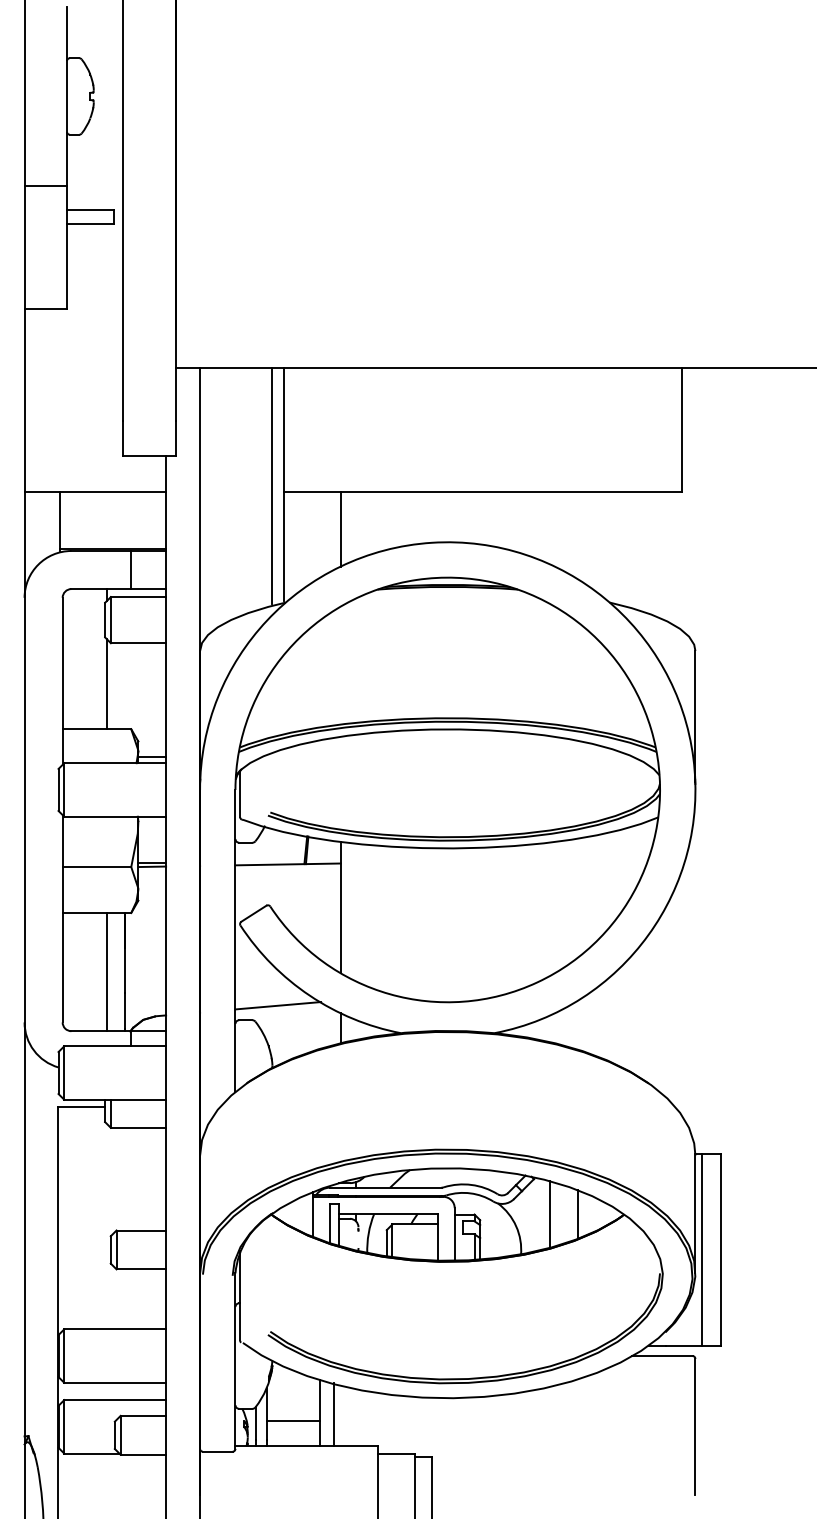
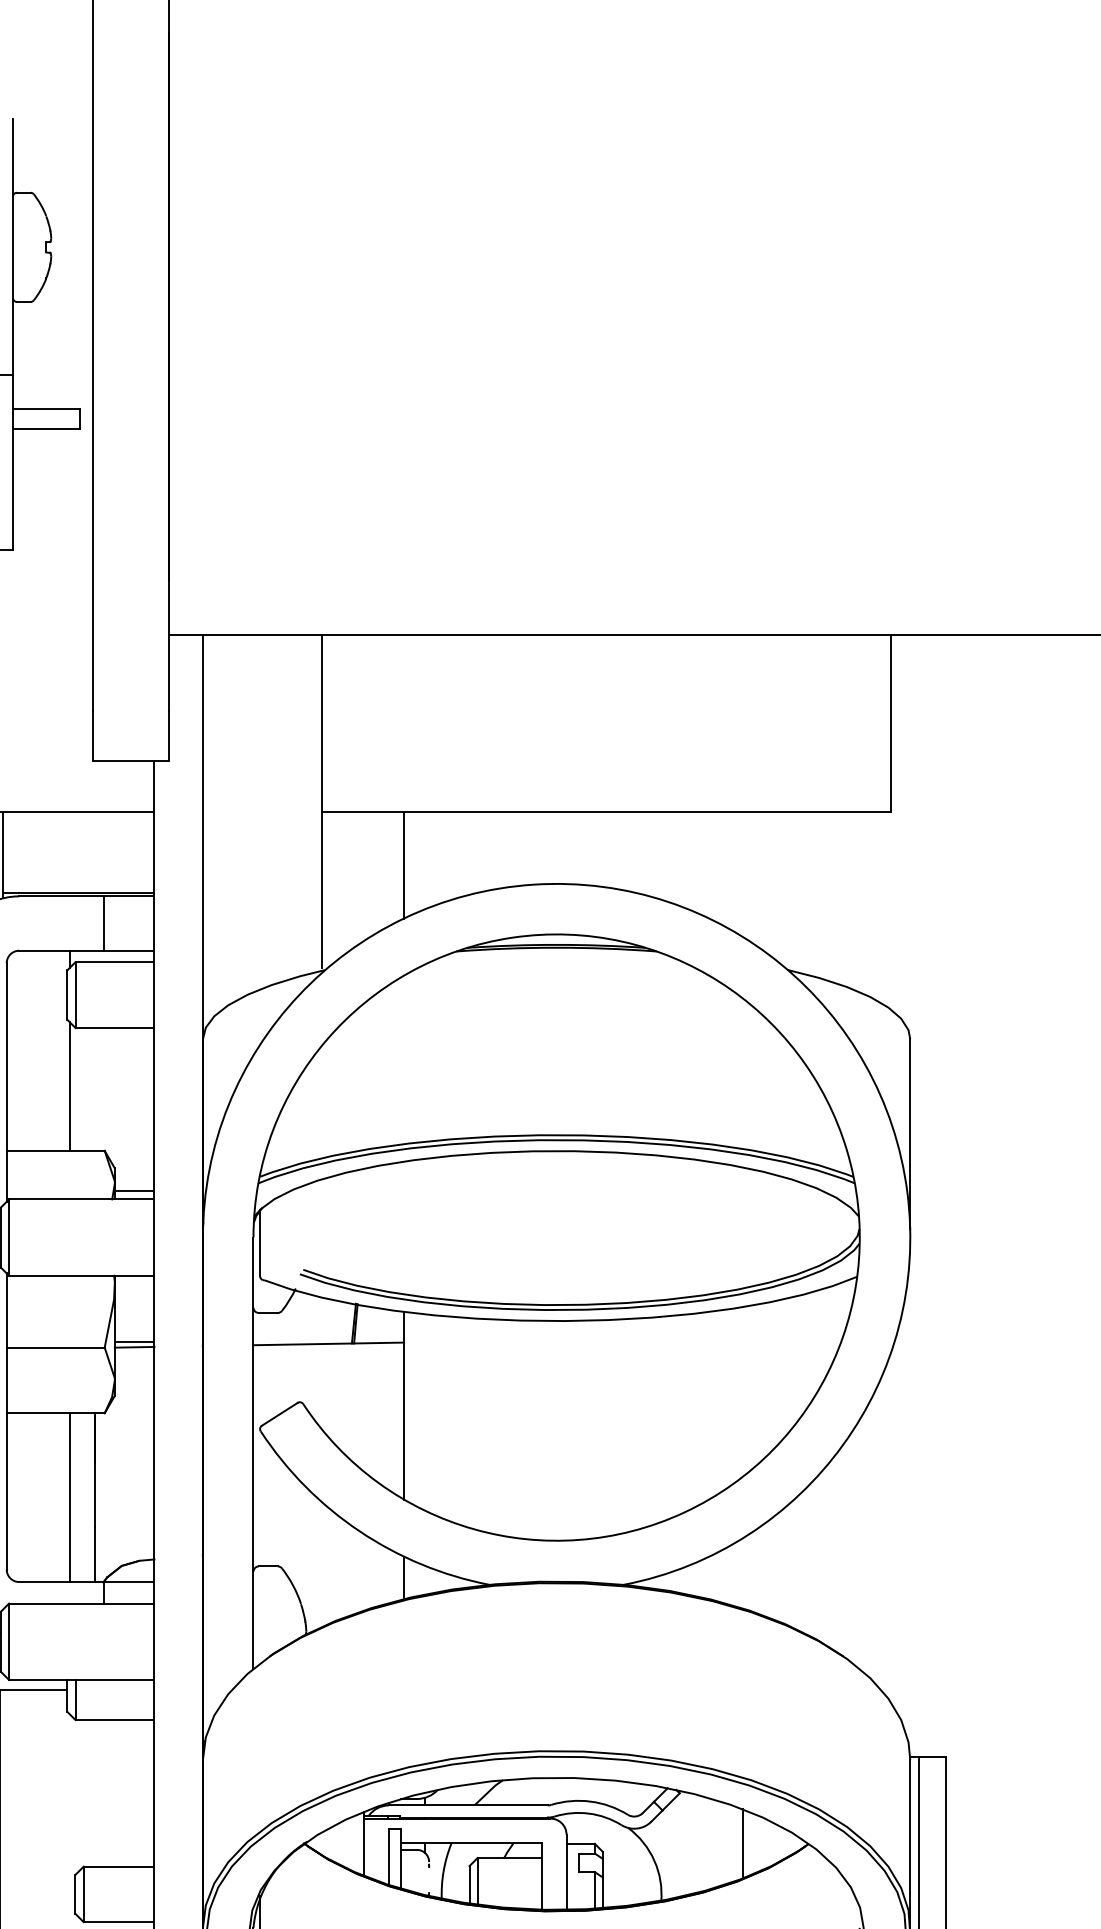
line: (272, 485) -> (306, 802), removed
line: (278, 1005) -> (314, 1545), removed
line: (549, 1214) -> (701, 1843), removed

